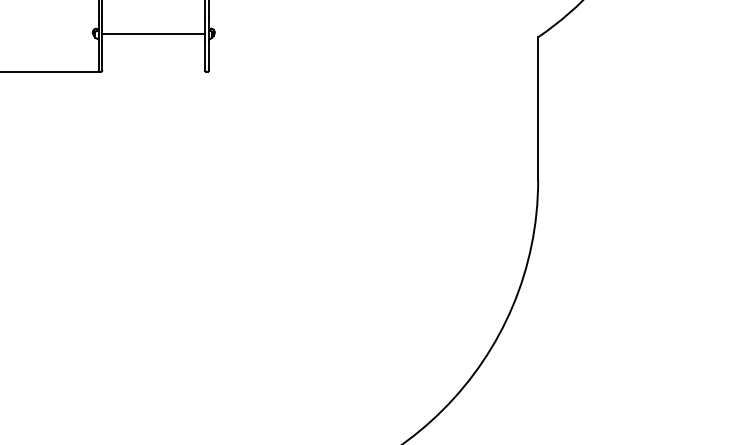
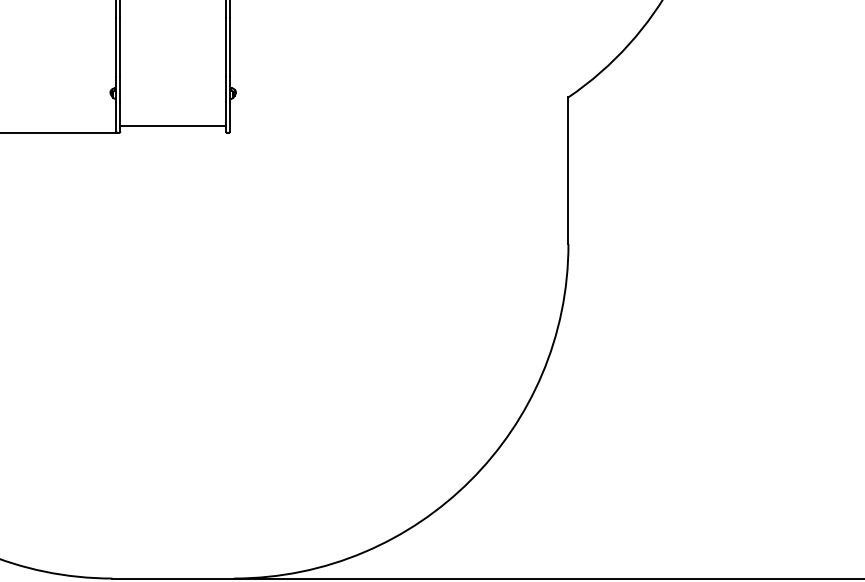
line: (154, 34) -> (173, 126), moved

